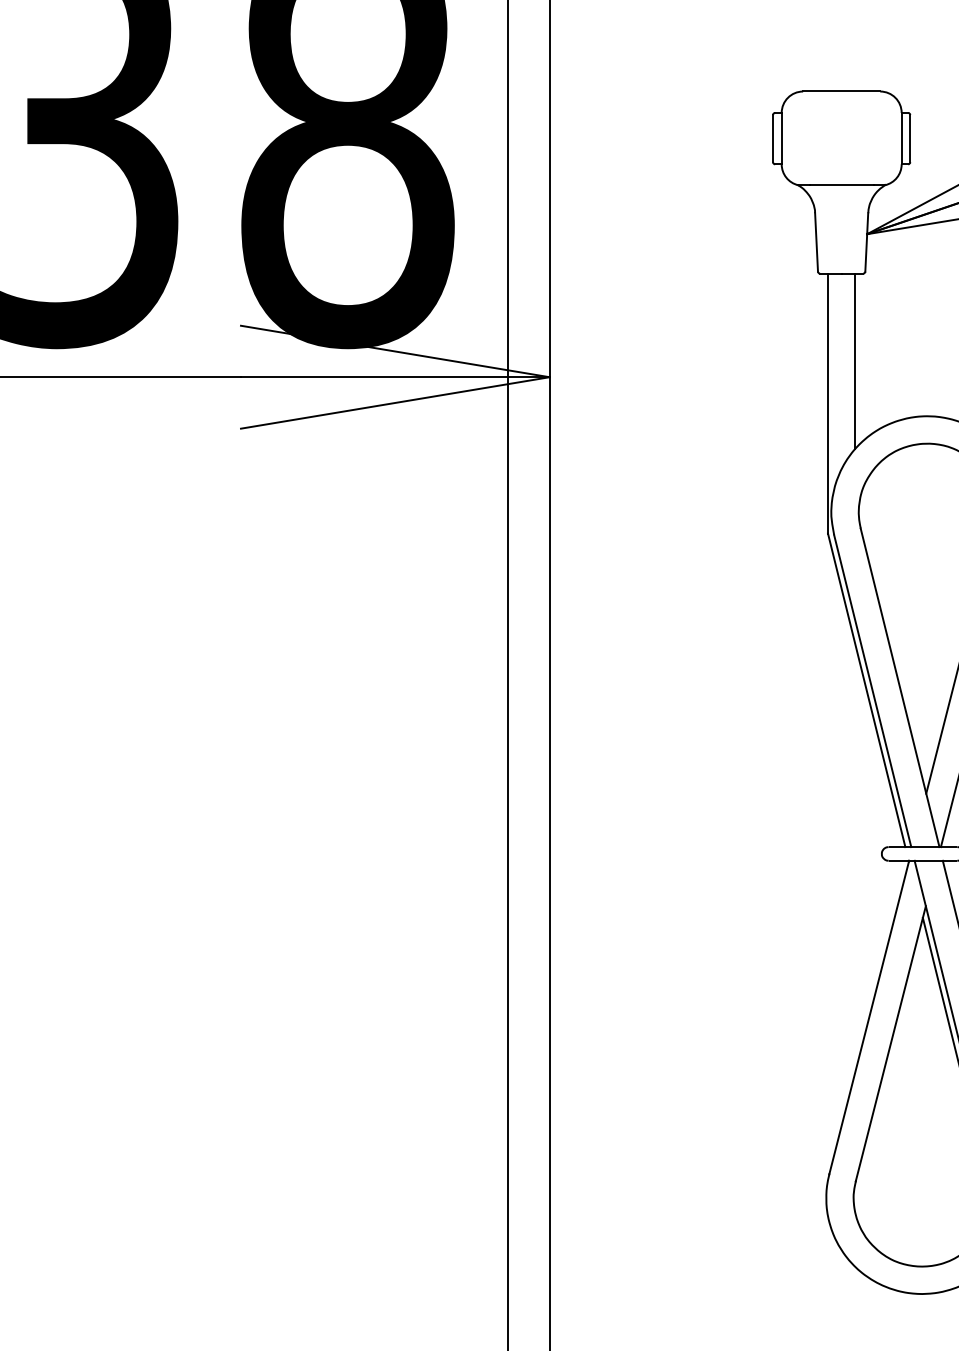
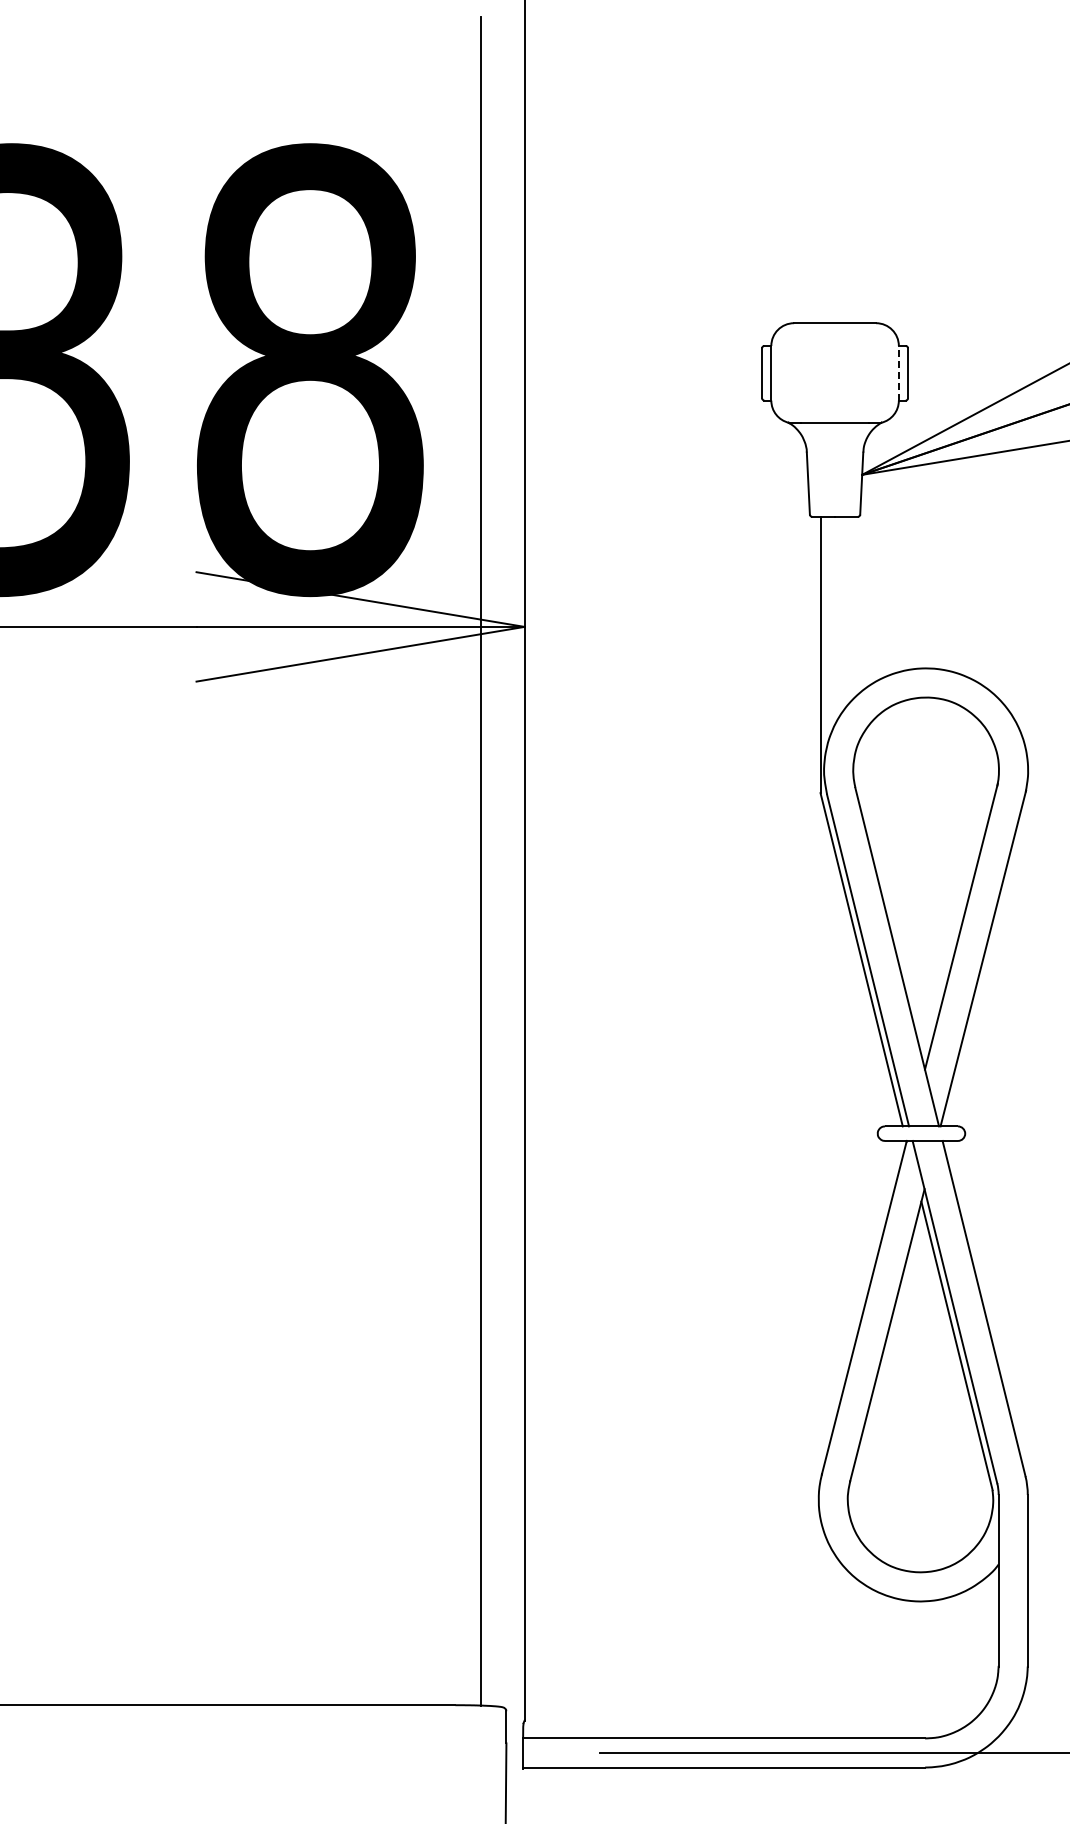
line: (901, 137) -> (898, 372), solid -> dashed
line: (855, 360) -> (849, 609), removed

